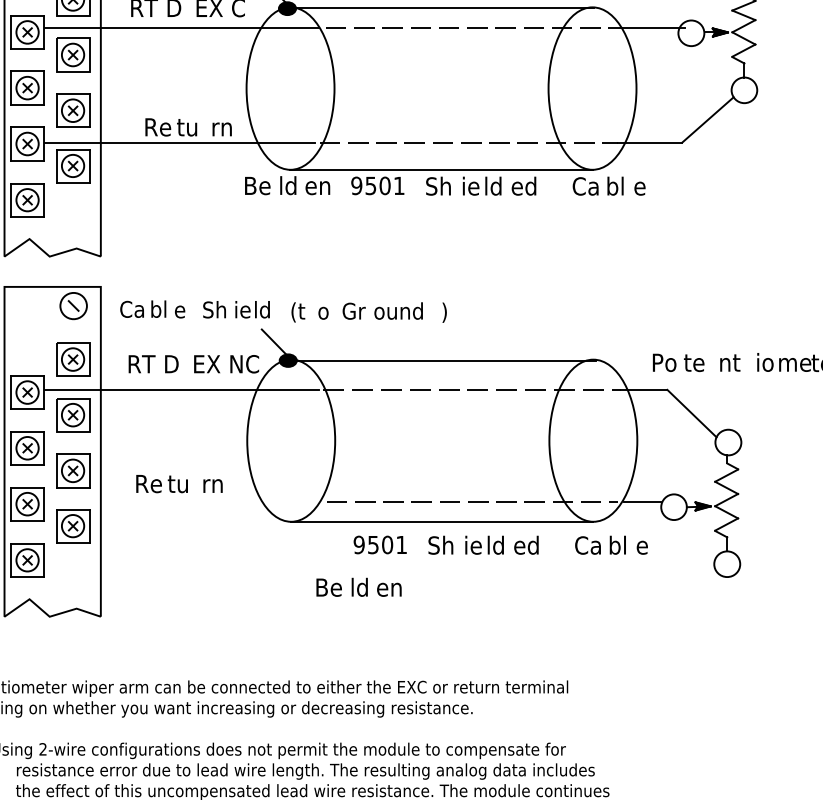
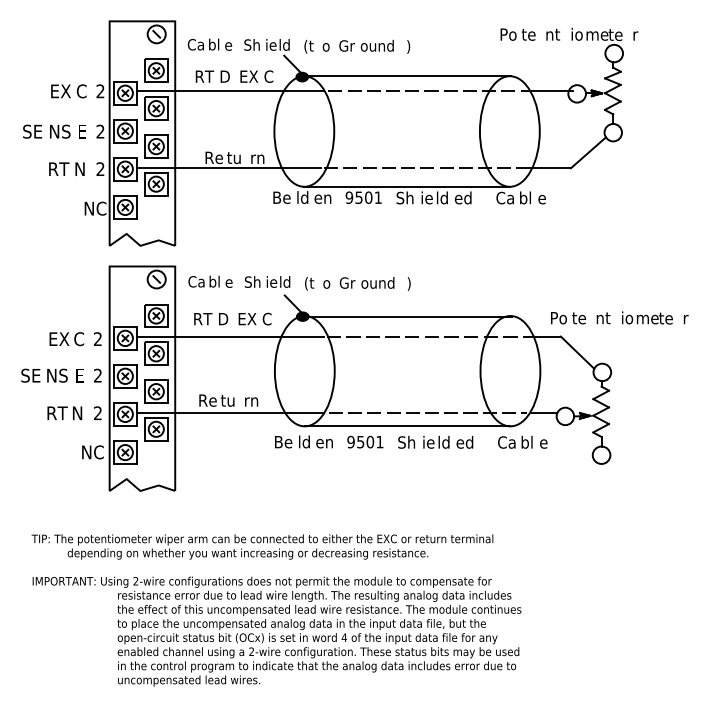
text: (243, 363) -> (272, 318), NC -> C
line: (182, 502) -> (230, 413), added
text: (358, 586) -> (303, 441), moved

